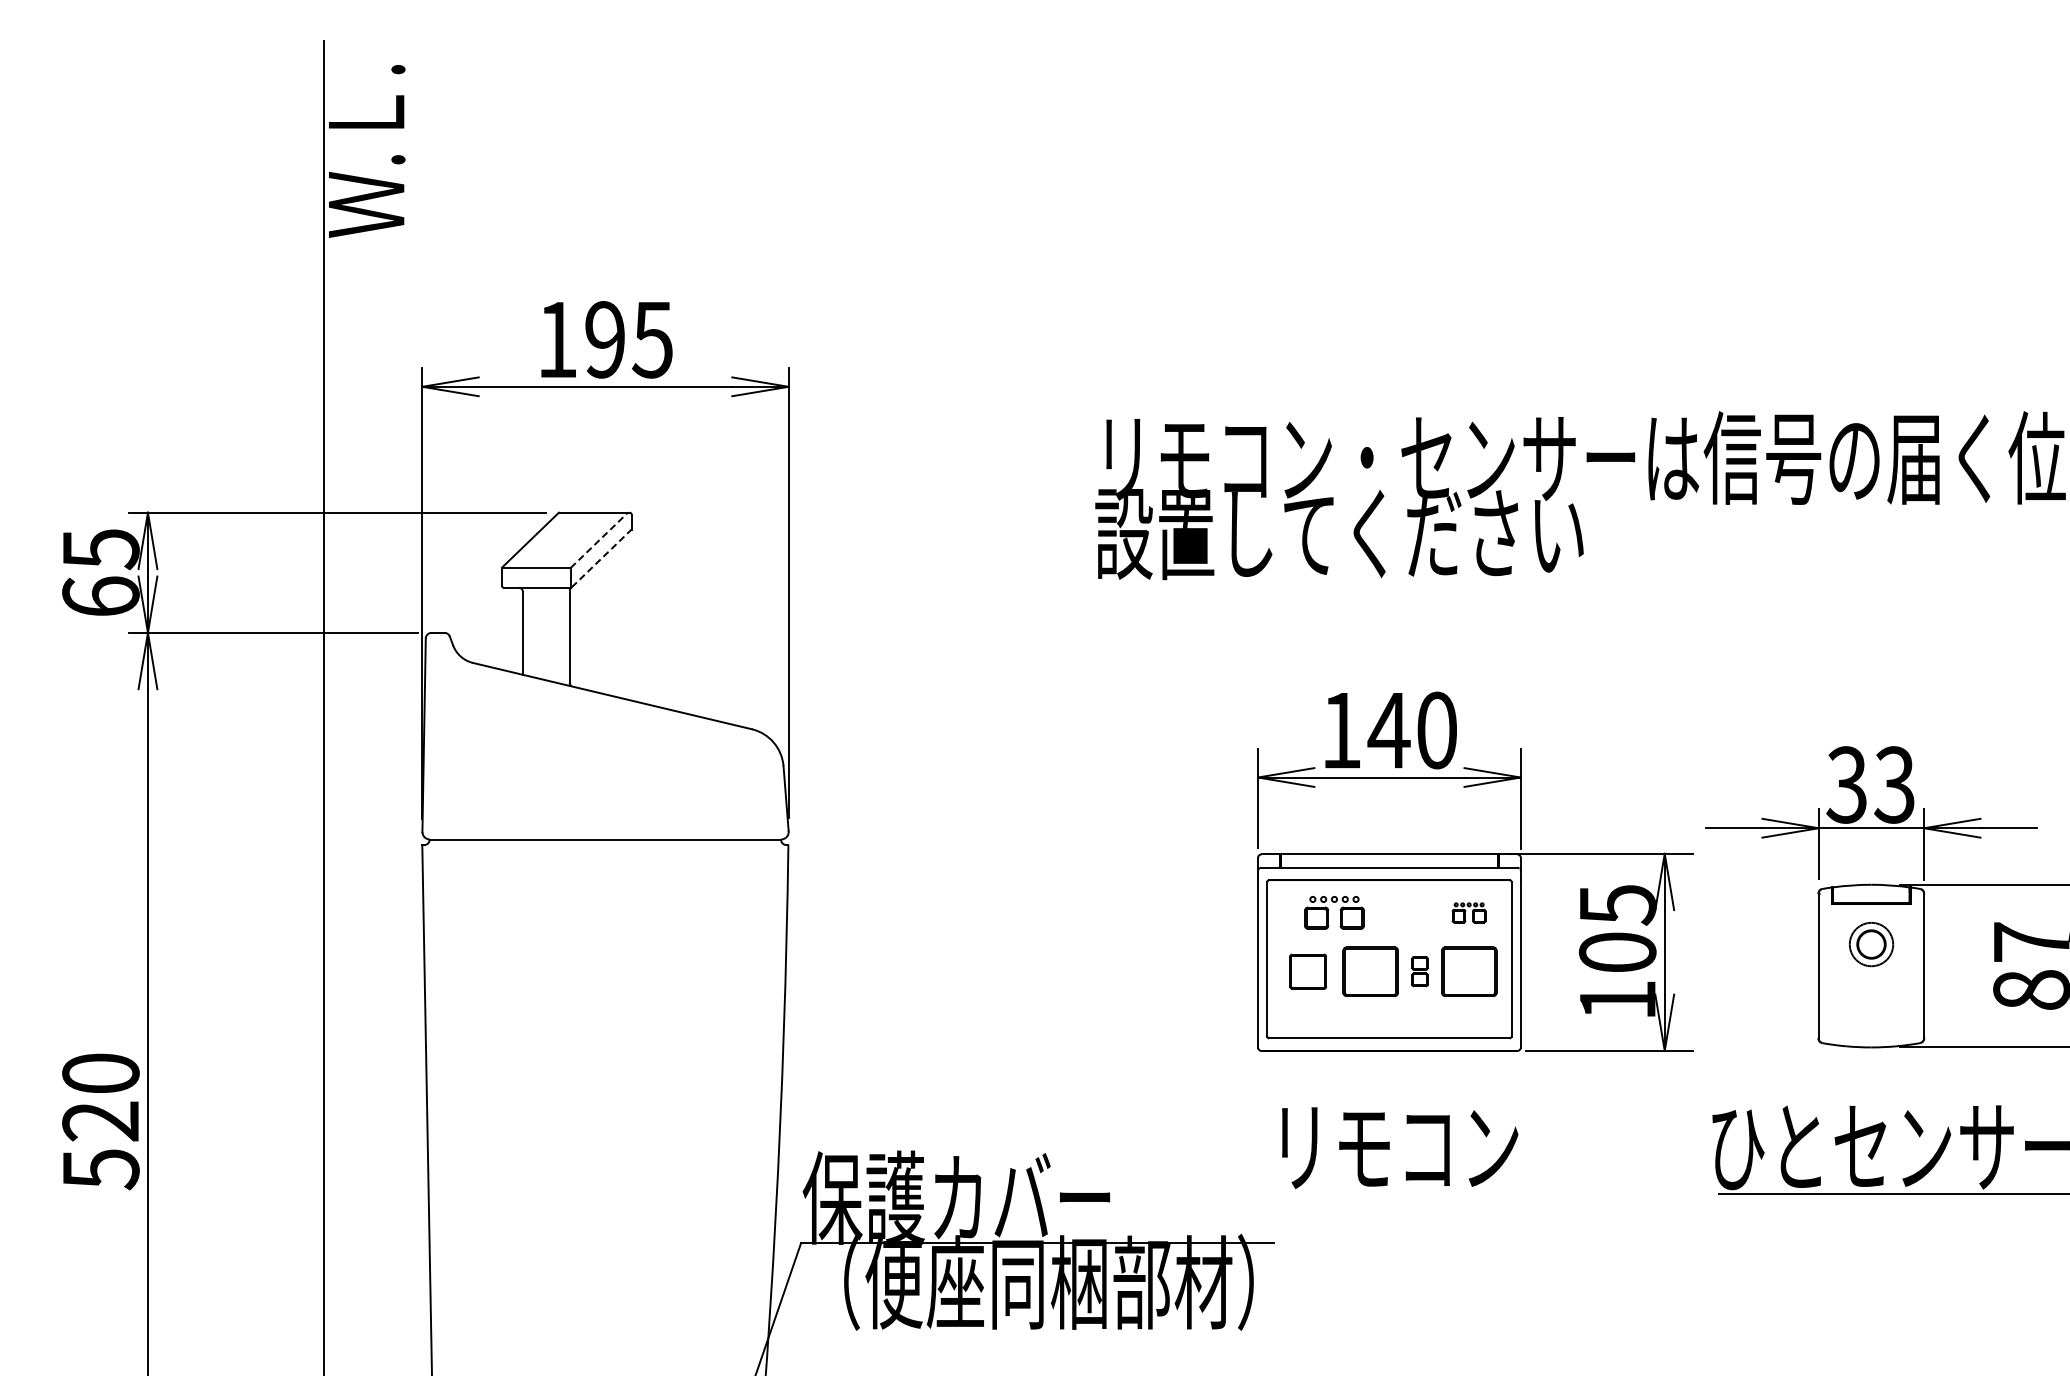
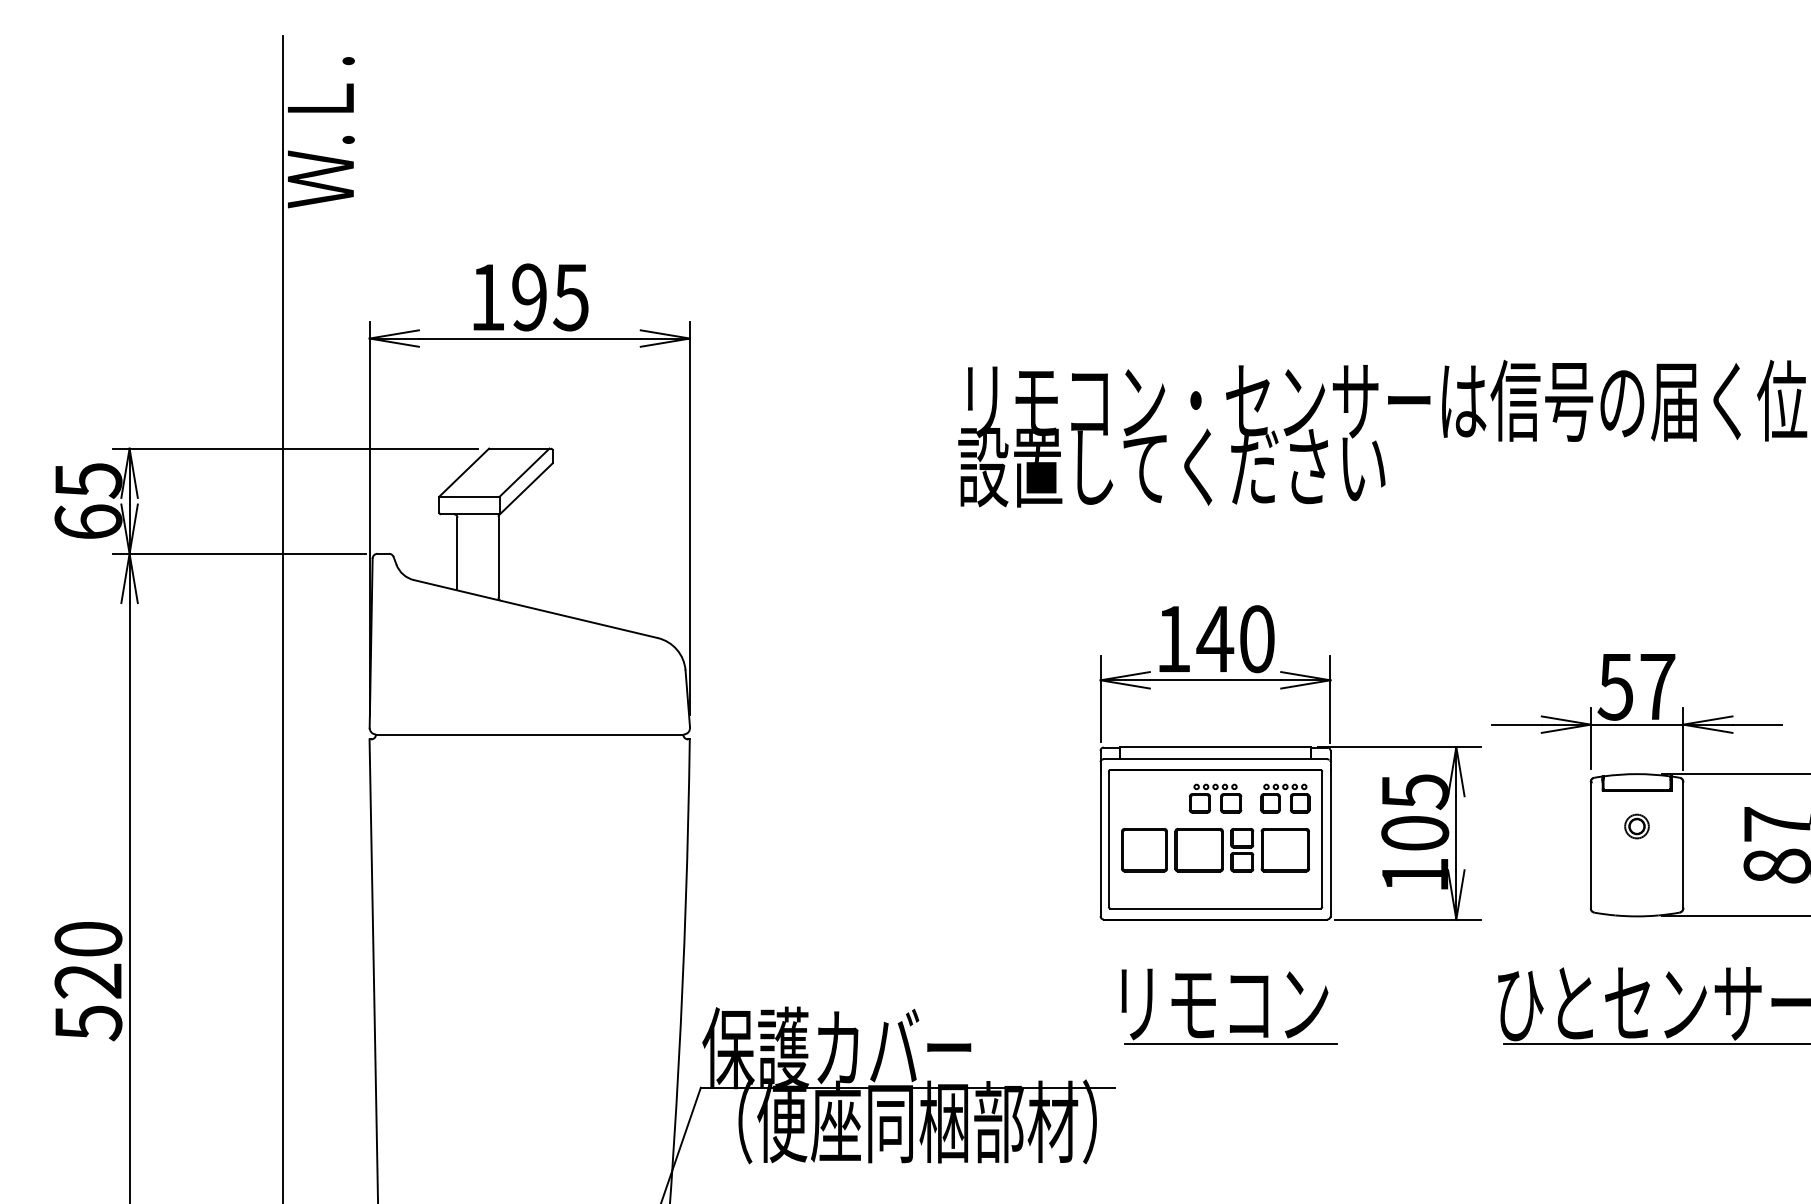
line: (599, 540) -> (524, 472), dashed -> solid
line: (601, 558) -> (526, 488), dashed -> solid
text: (1870, 784) -> (1636, 686), 33 -> 57
part: (1334, 912) -> (1215, 798), moved
part: (1468, 912) -> (1284, 798), size x1.67
part: (1870, 944) -> (1636, 826), size x0.62
part: (1307, 971) -> (1143, 849), size x1.43
part: (1419, 971) -> (1241, 849), size x1.67
line: (1406, 1193) -> (1230, 1044), added

